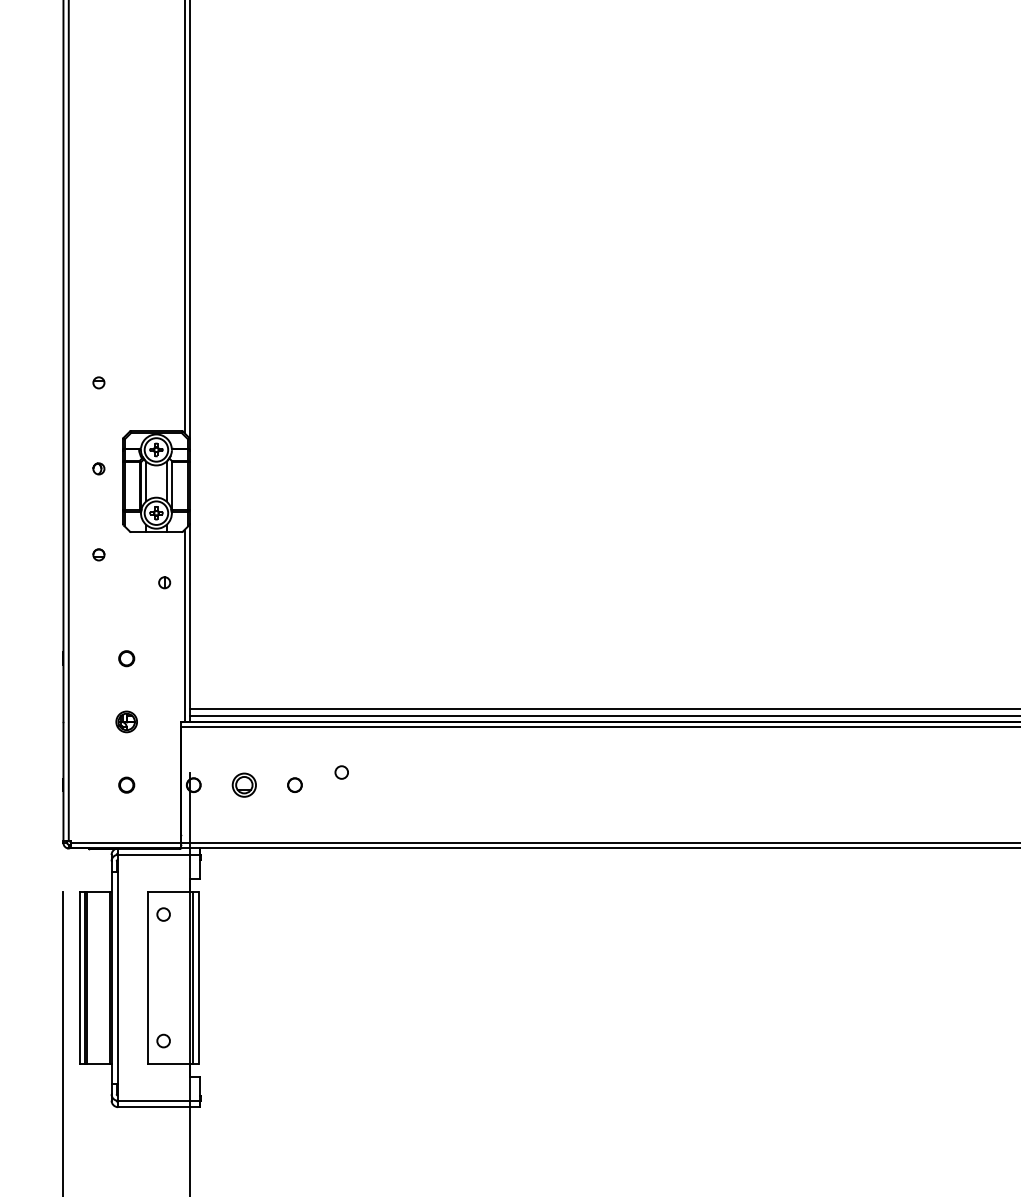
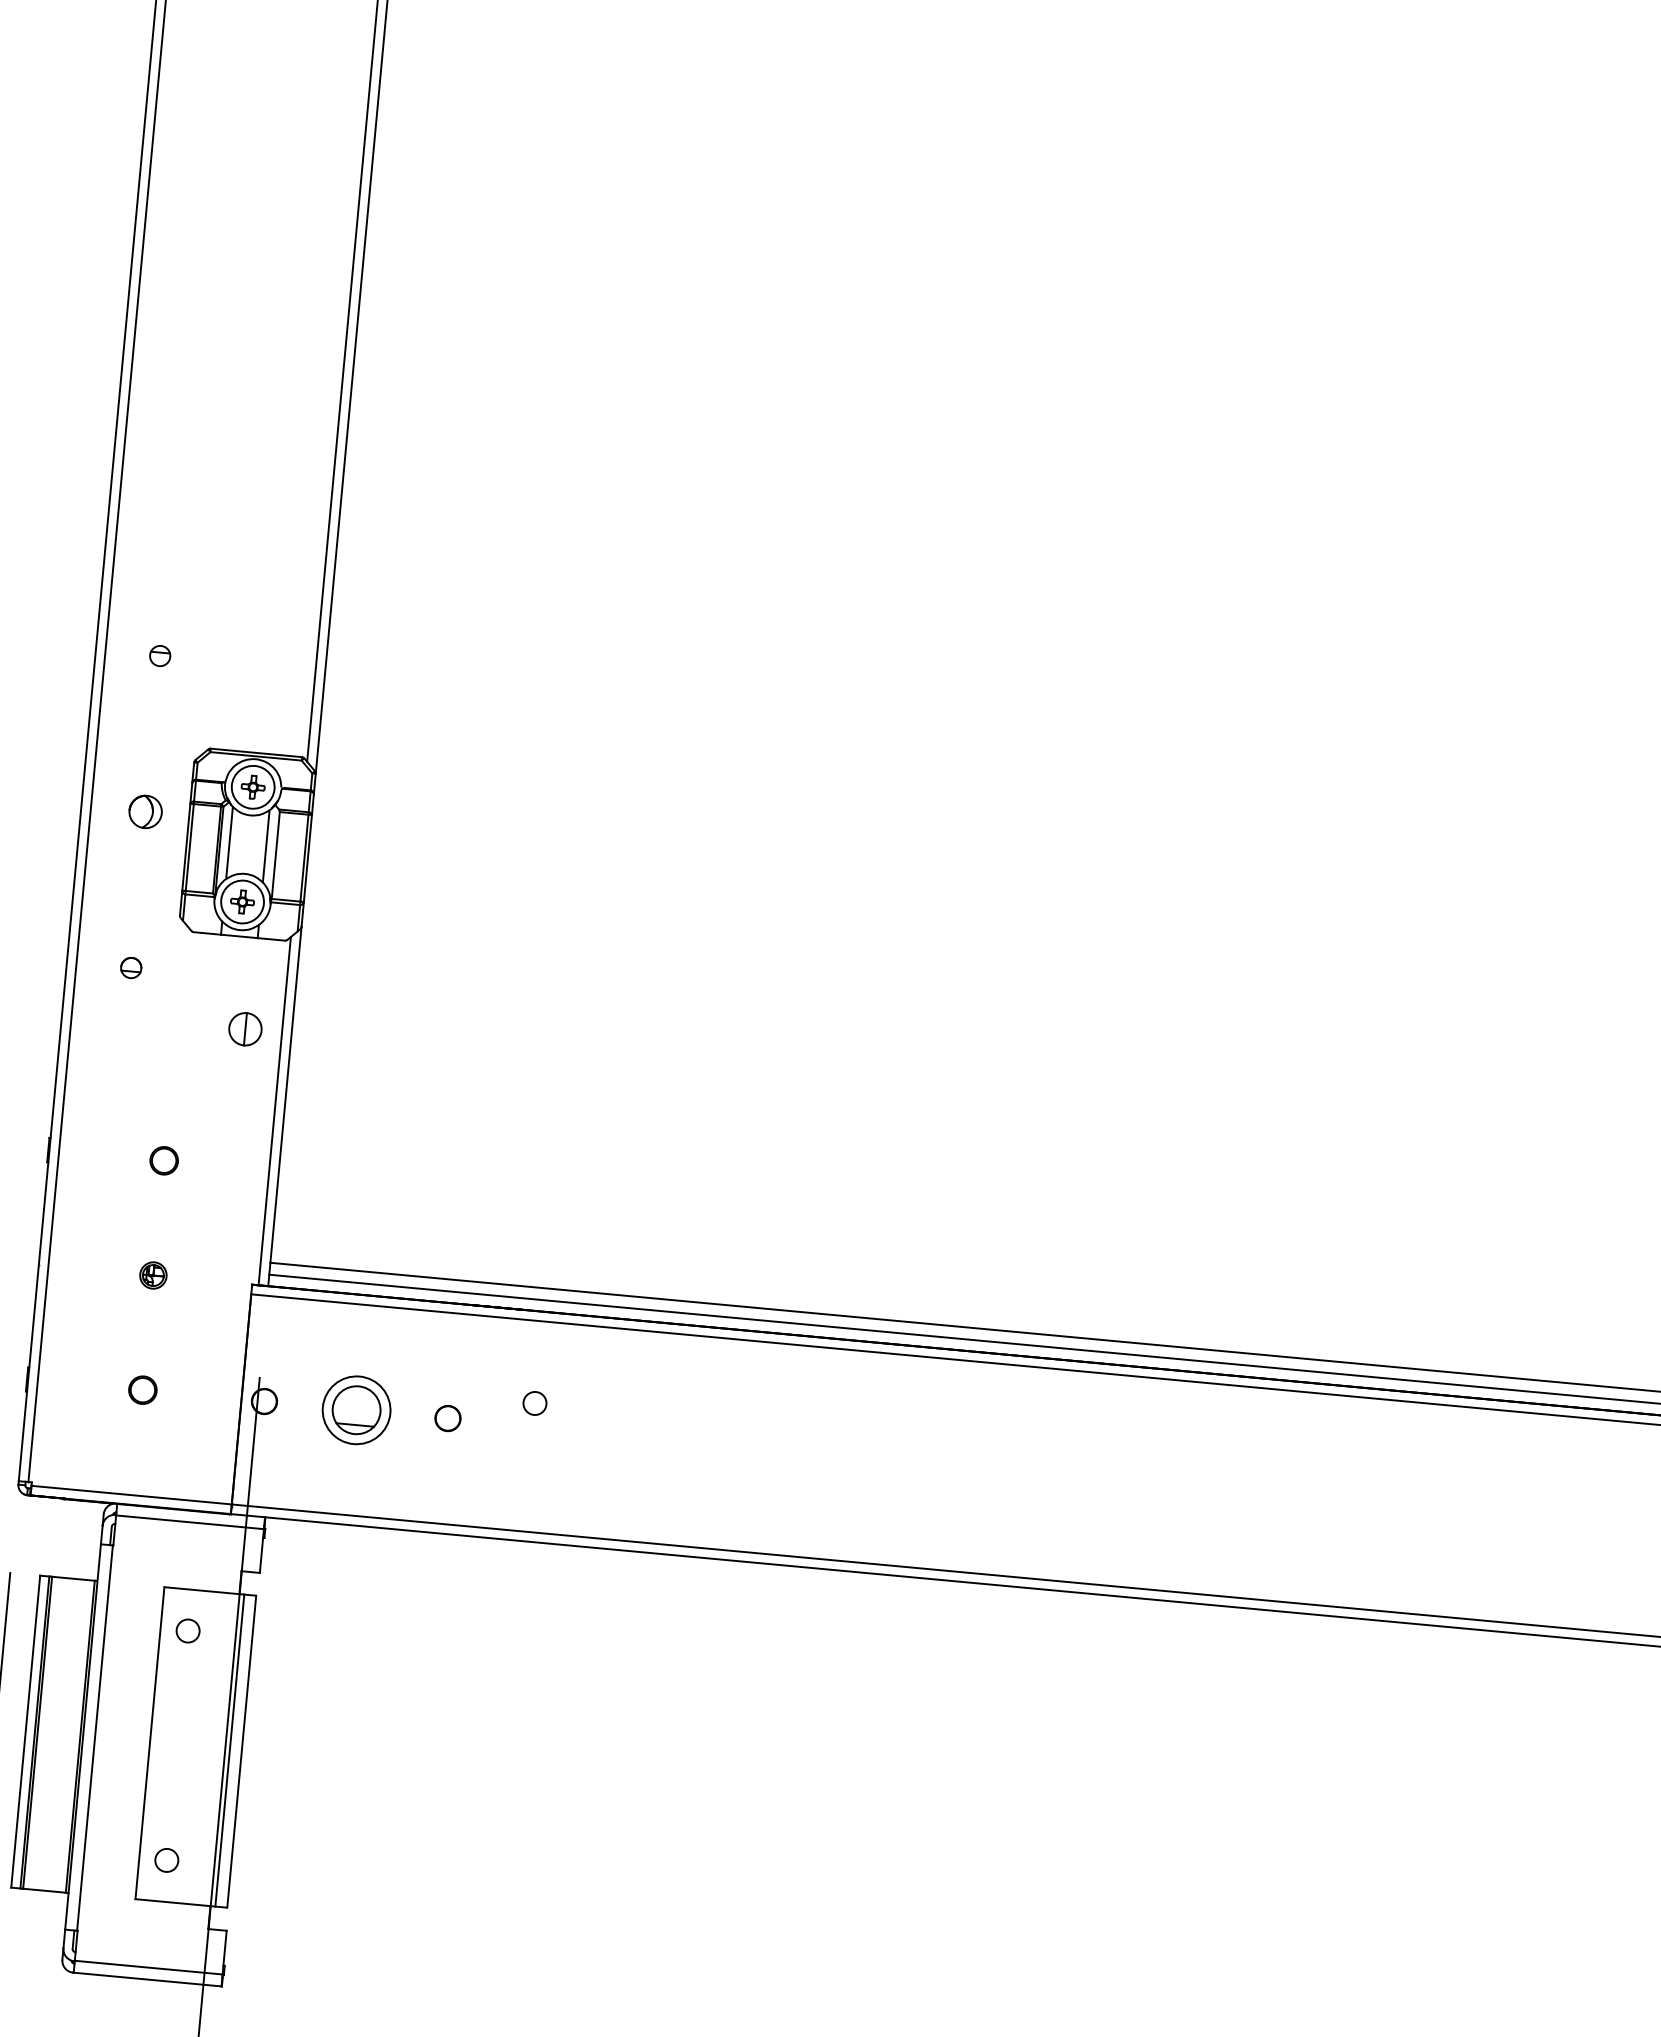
part: (98, 468) -> (145, 811), size x1.6
part: (164, 582) -> (245, 1029), size x1.6
part: (126, 721) -> (153, 1274), size x0.7
part: (243, 784) -> (354, 1408), size x1.6

